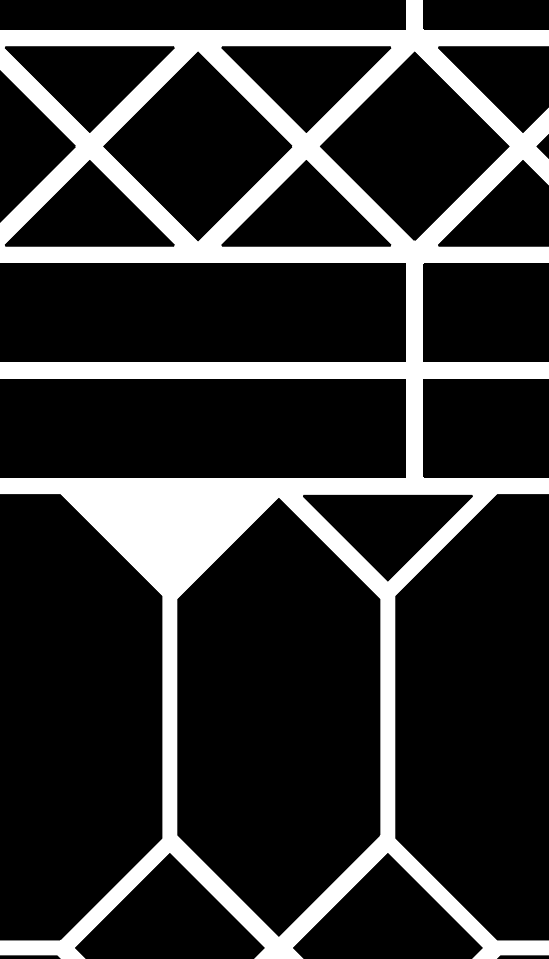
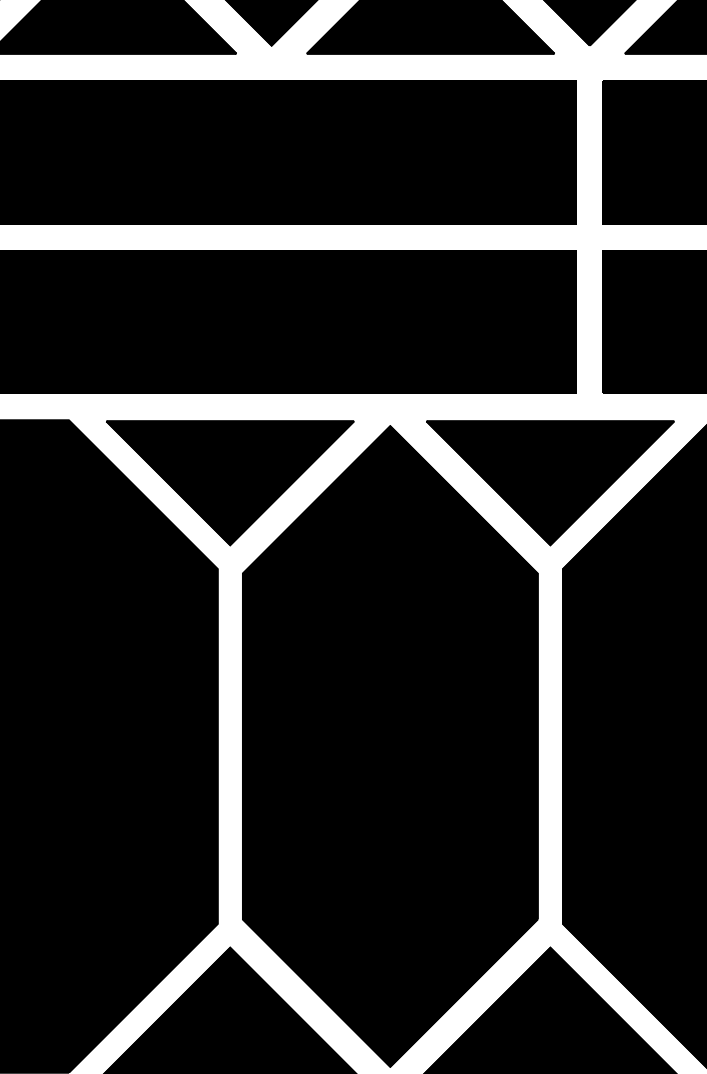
part: (169, 537) -> (229, 482), added

